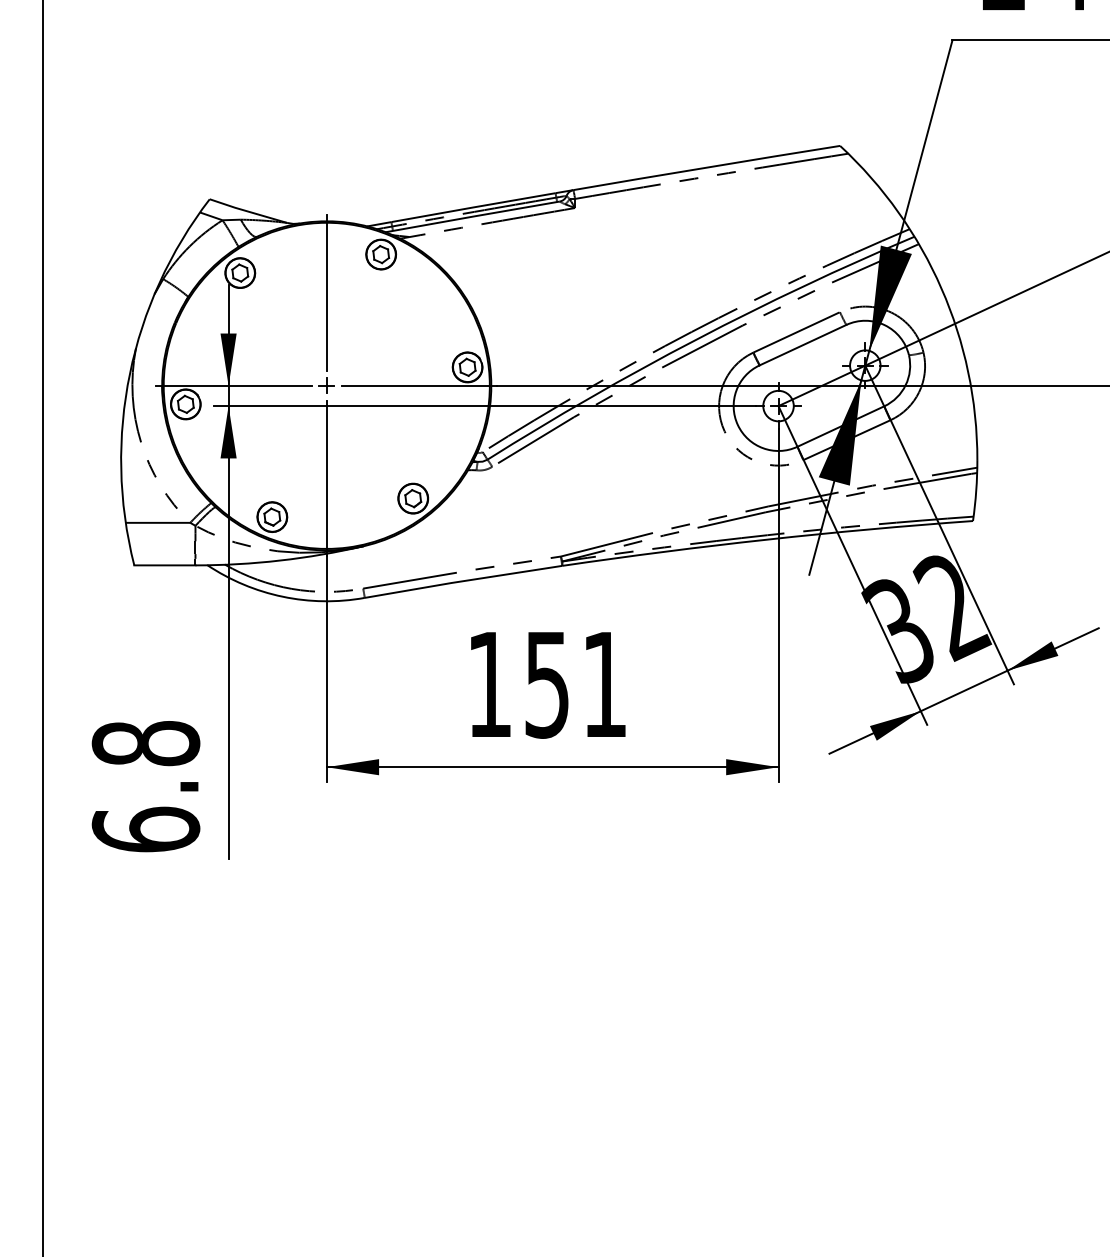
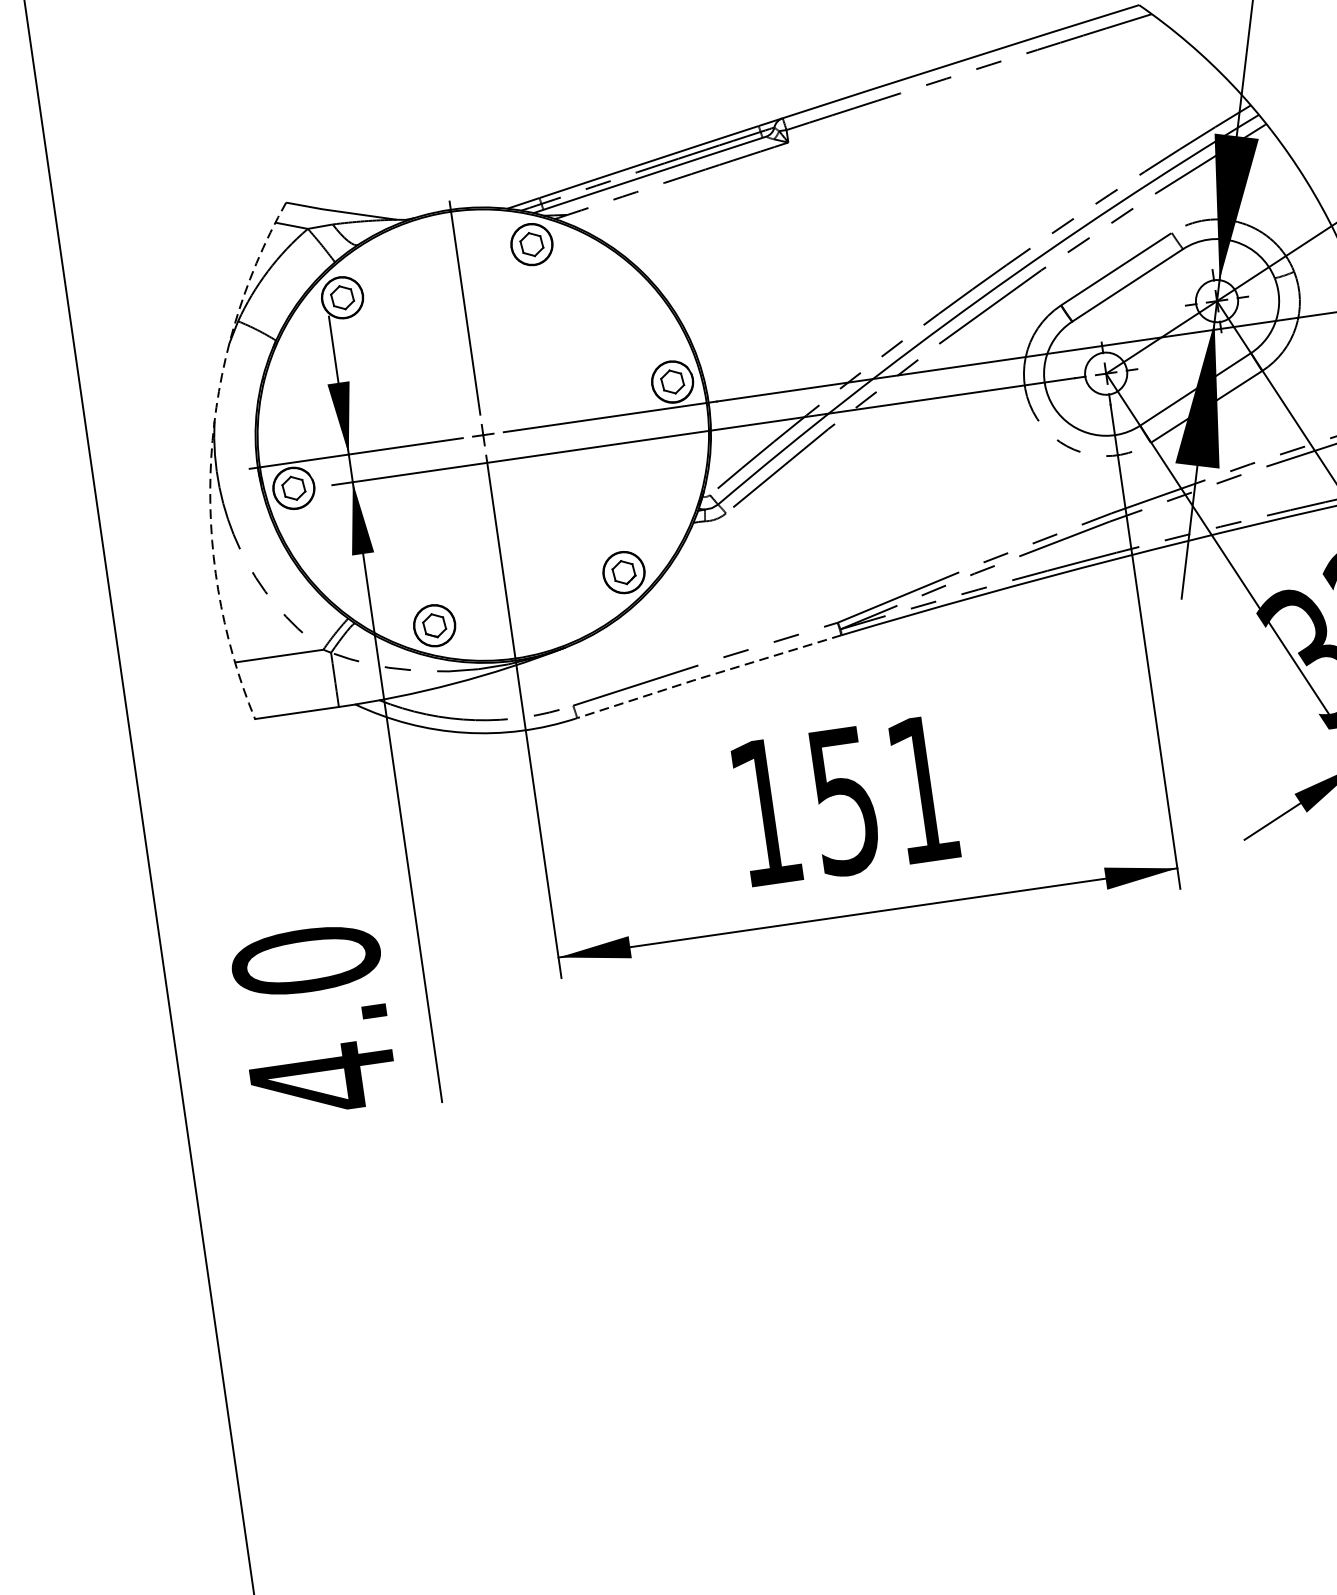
arc: (129, 373) -> (210, 457), solid -> dashed
line: (462, 581) -> (707, 676), solid -> dashed
text: (145, 787) -> (314, 1021), 6.8 -> 4.0

